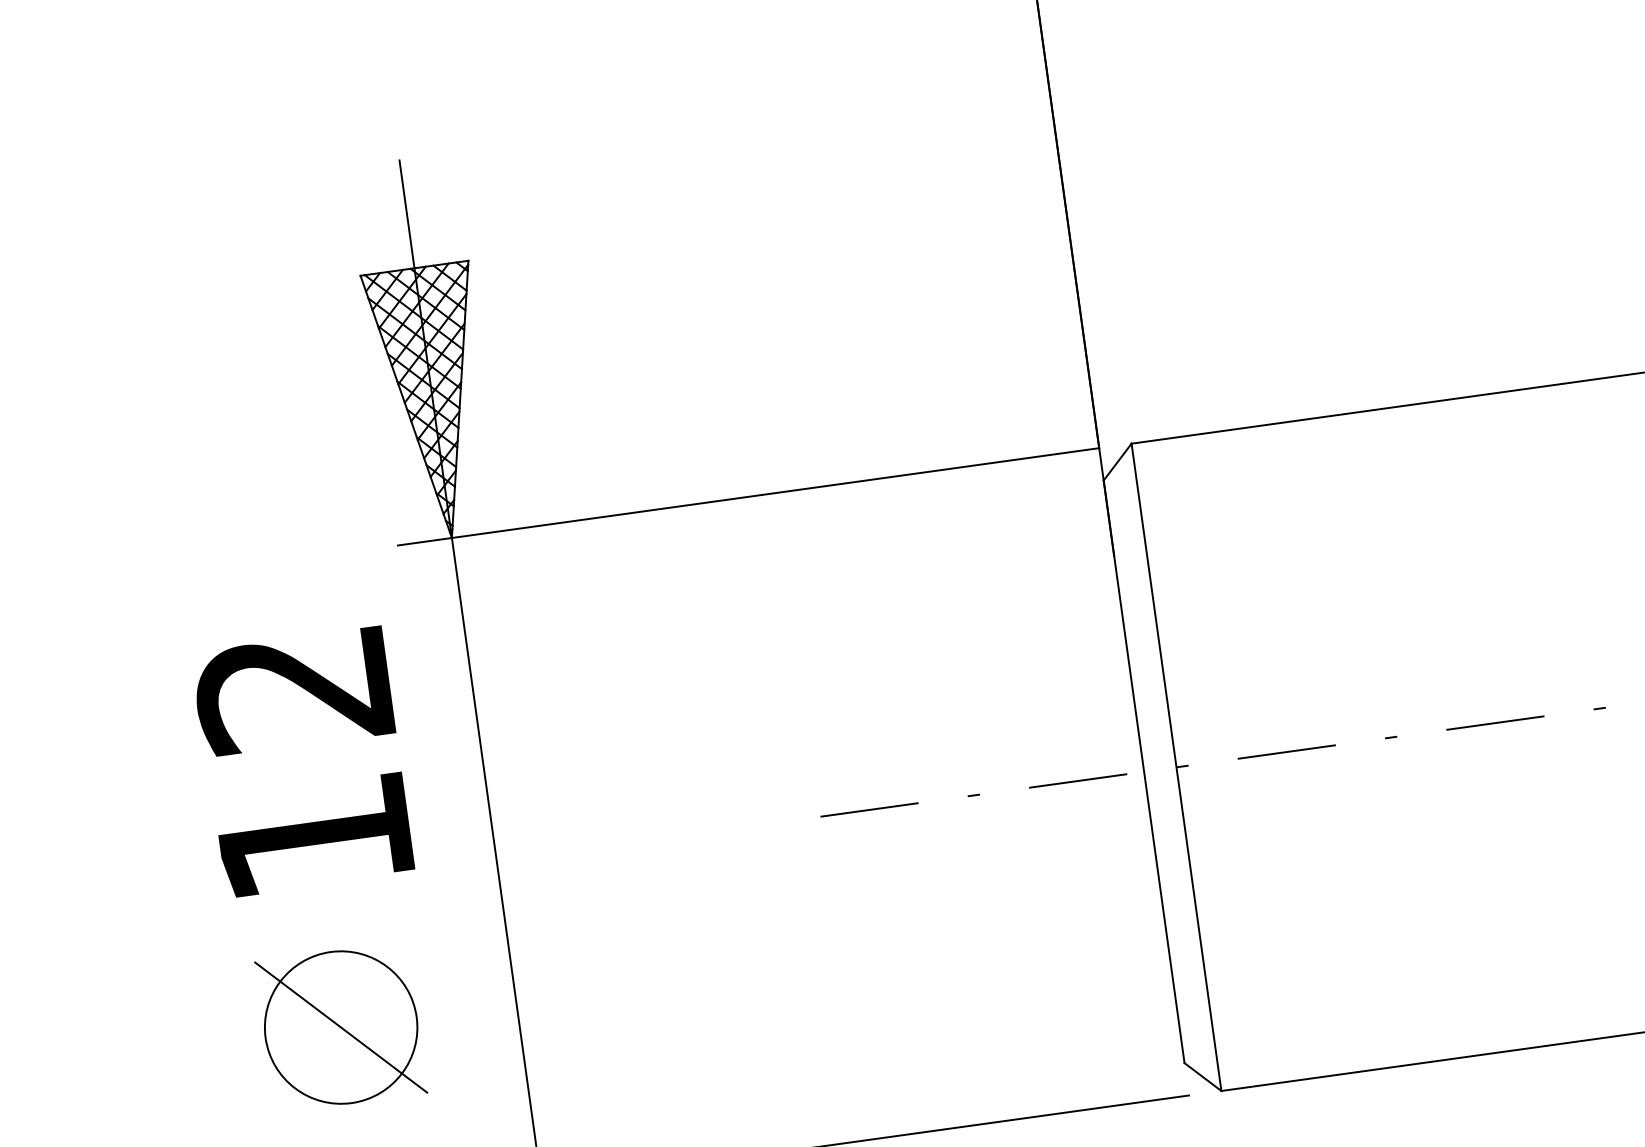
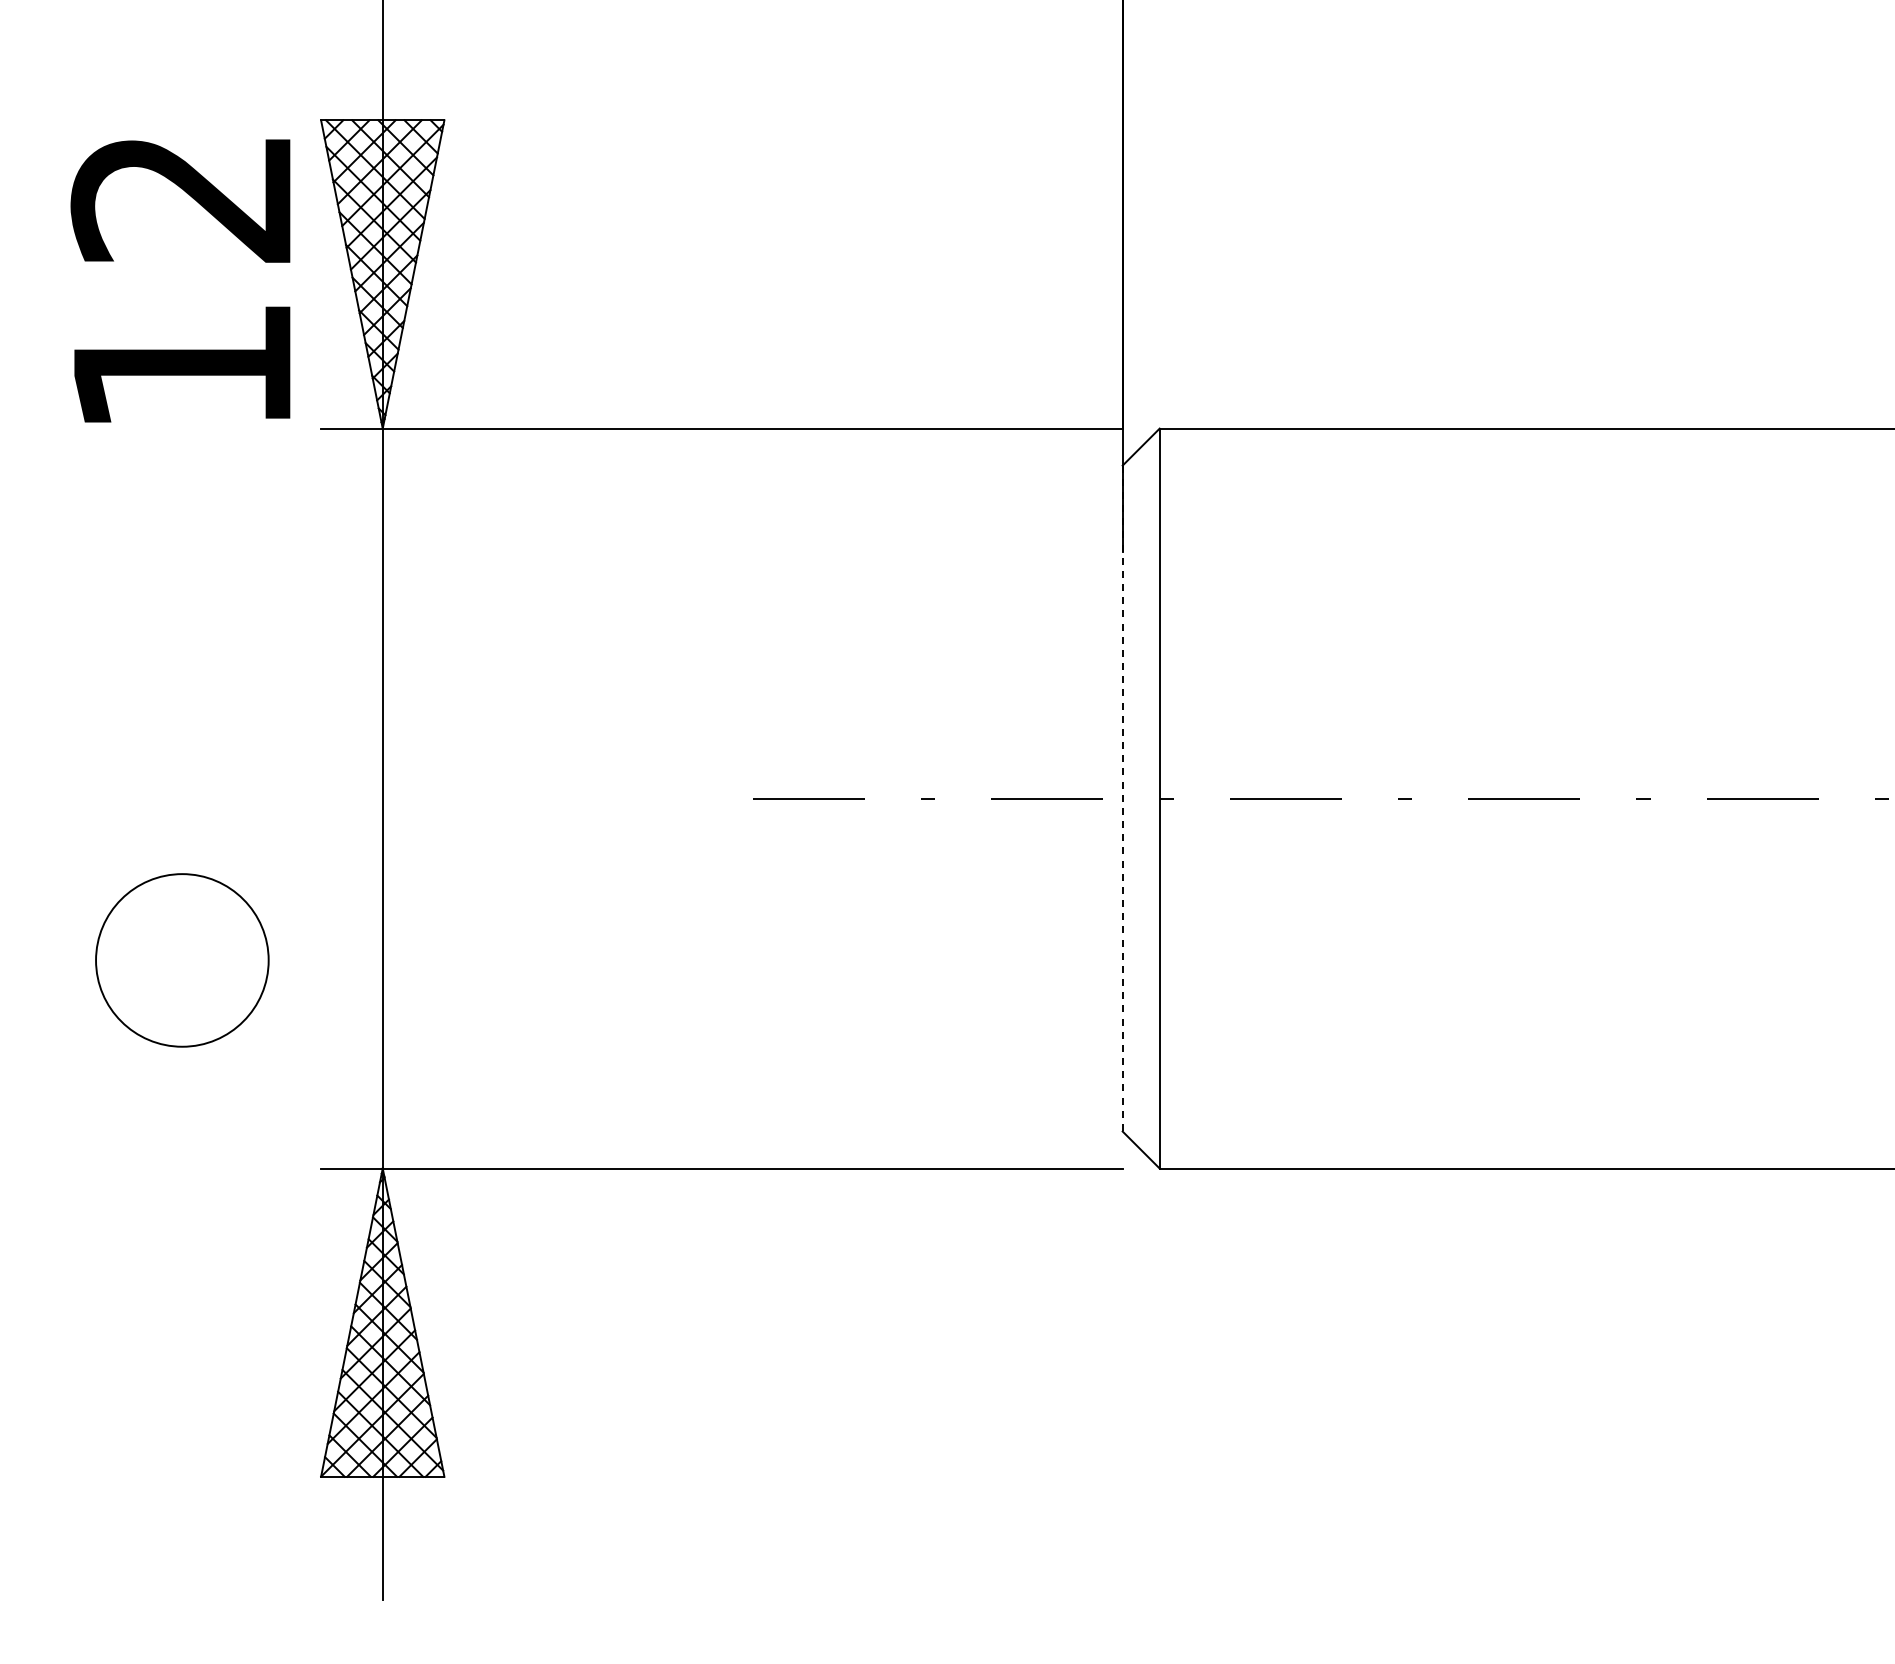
text: (302, 761) -> (180, 280), moved
line: (1143, 771) -> (1122, 798), solid -> dashed
line: (341, 1027) -> (182, 960), removed

